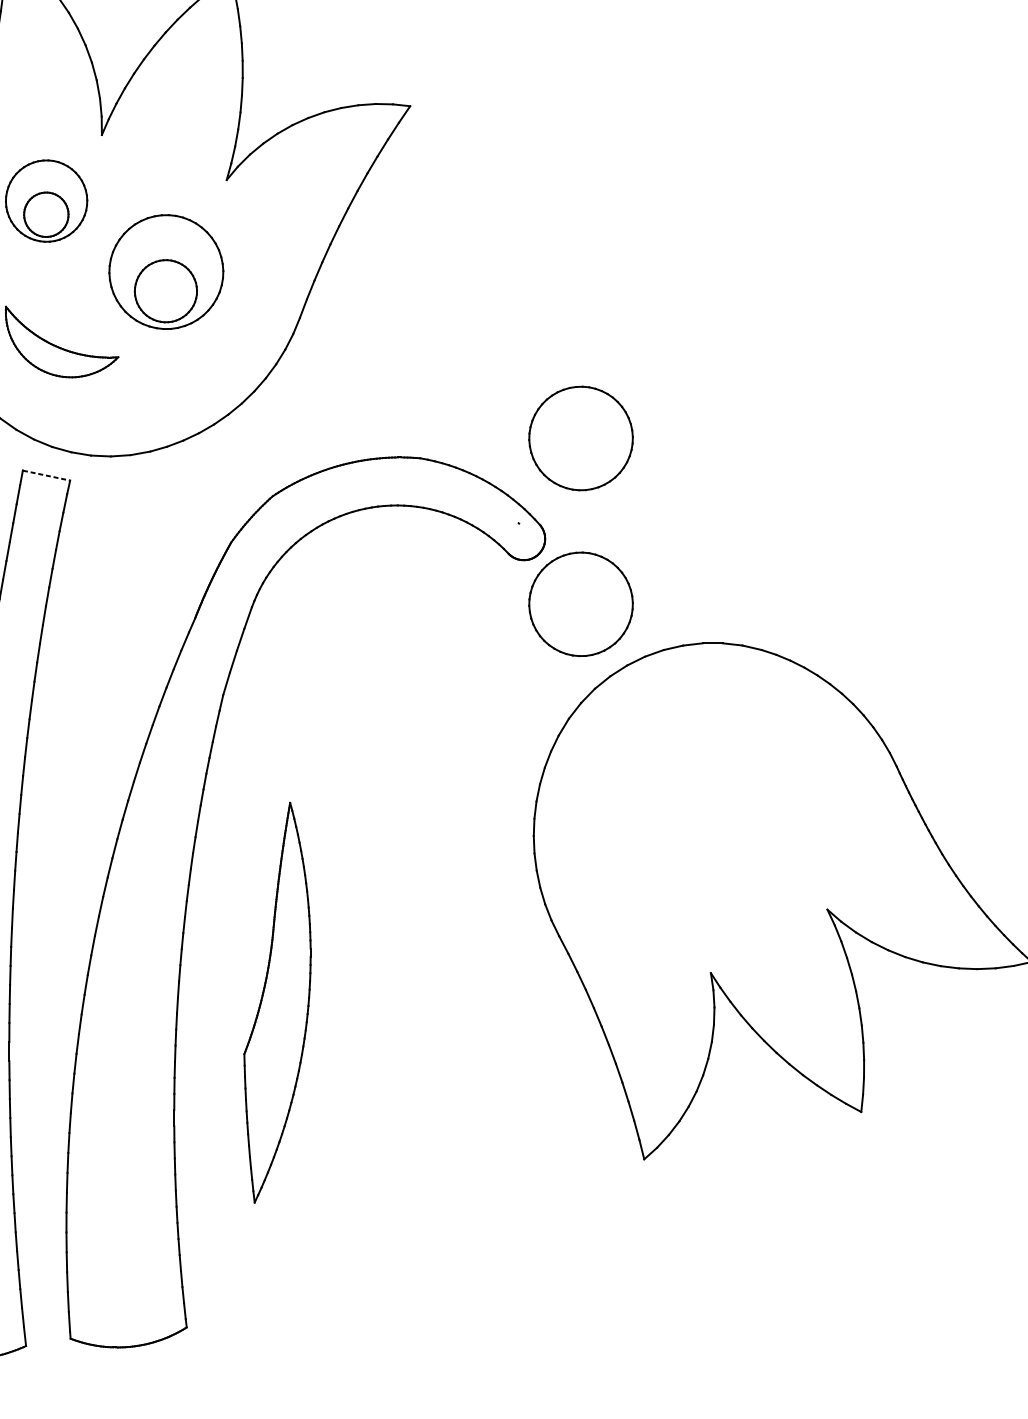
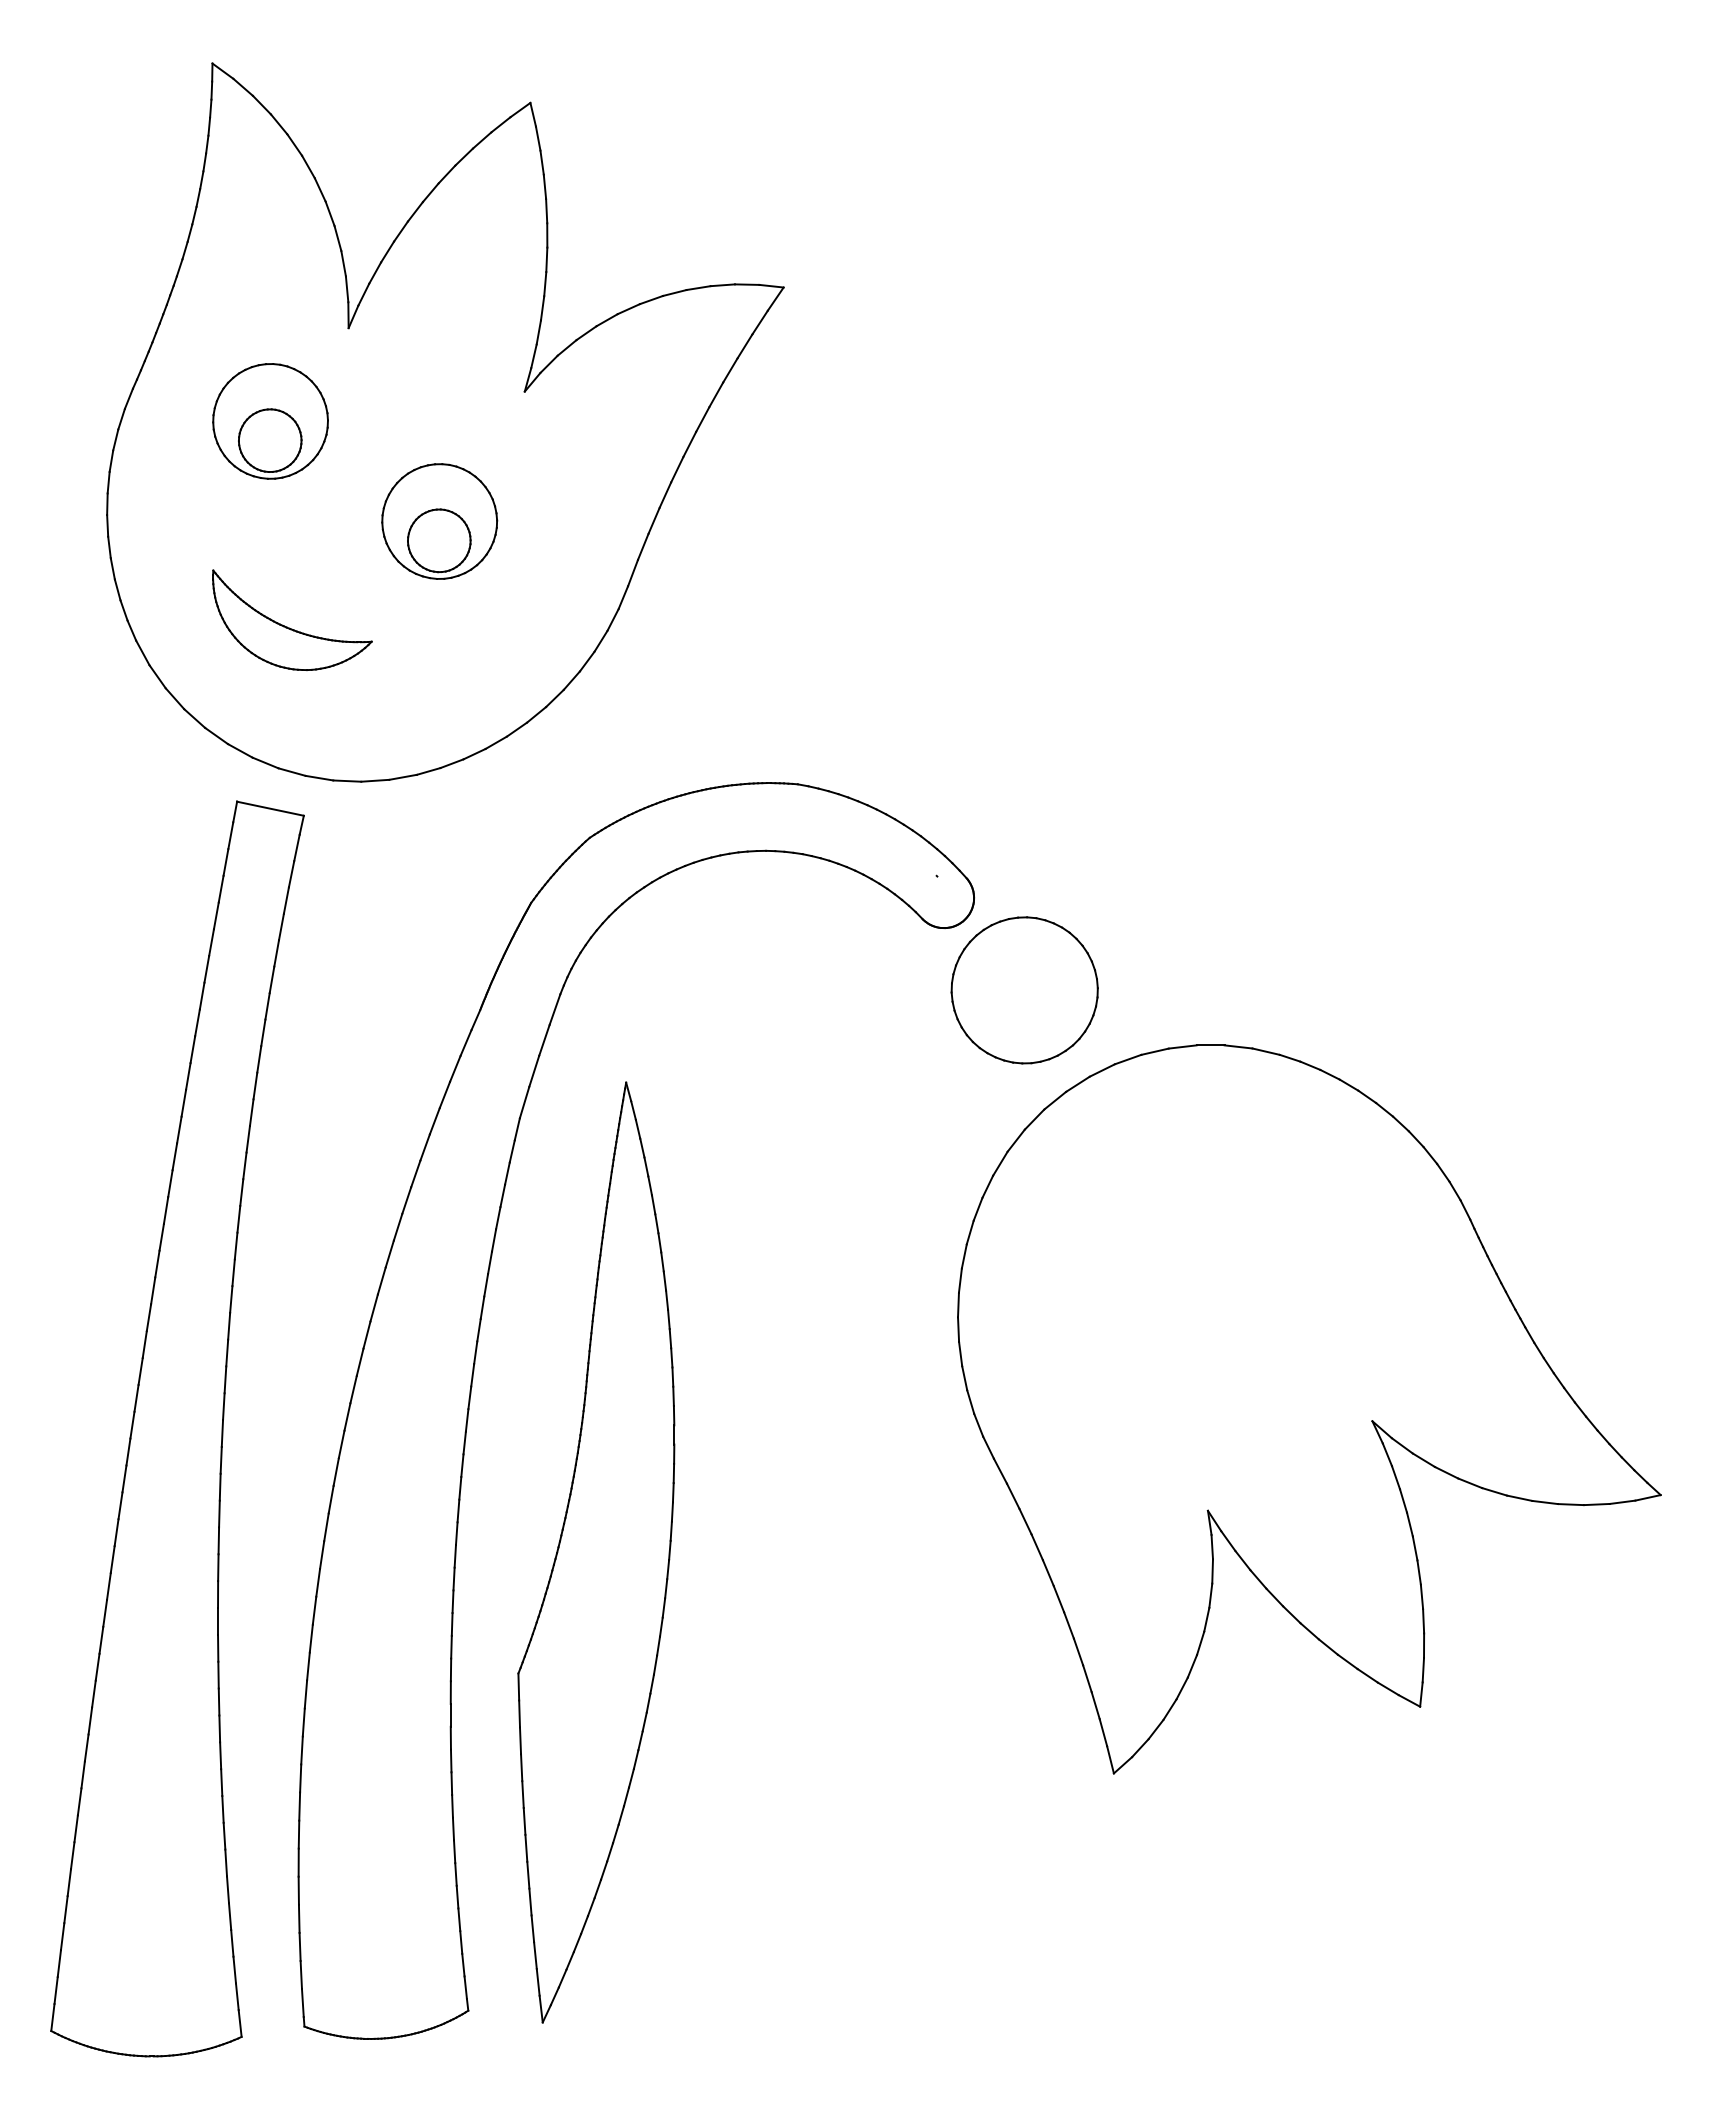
part: (166, 272) -> (439, 521), size x0.71
part: (580, 438) -> (1024, 756), removed
line: (46, 475) -> (270, 808), dashed -> solid
part: (277, 1002) -> (596, 1552), size x1.67

